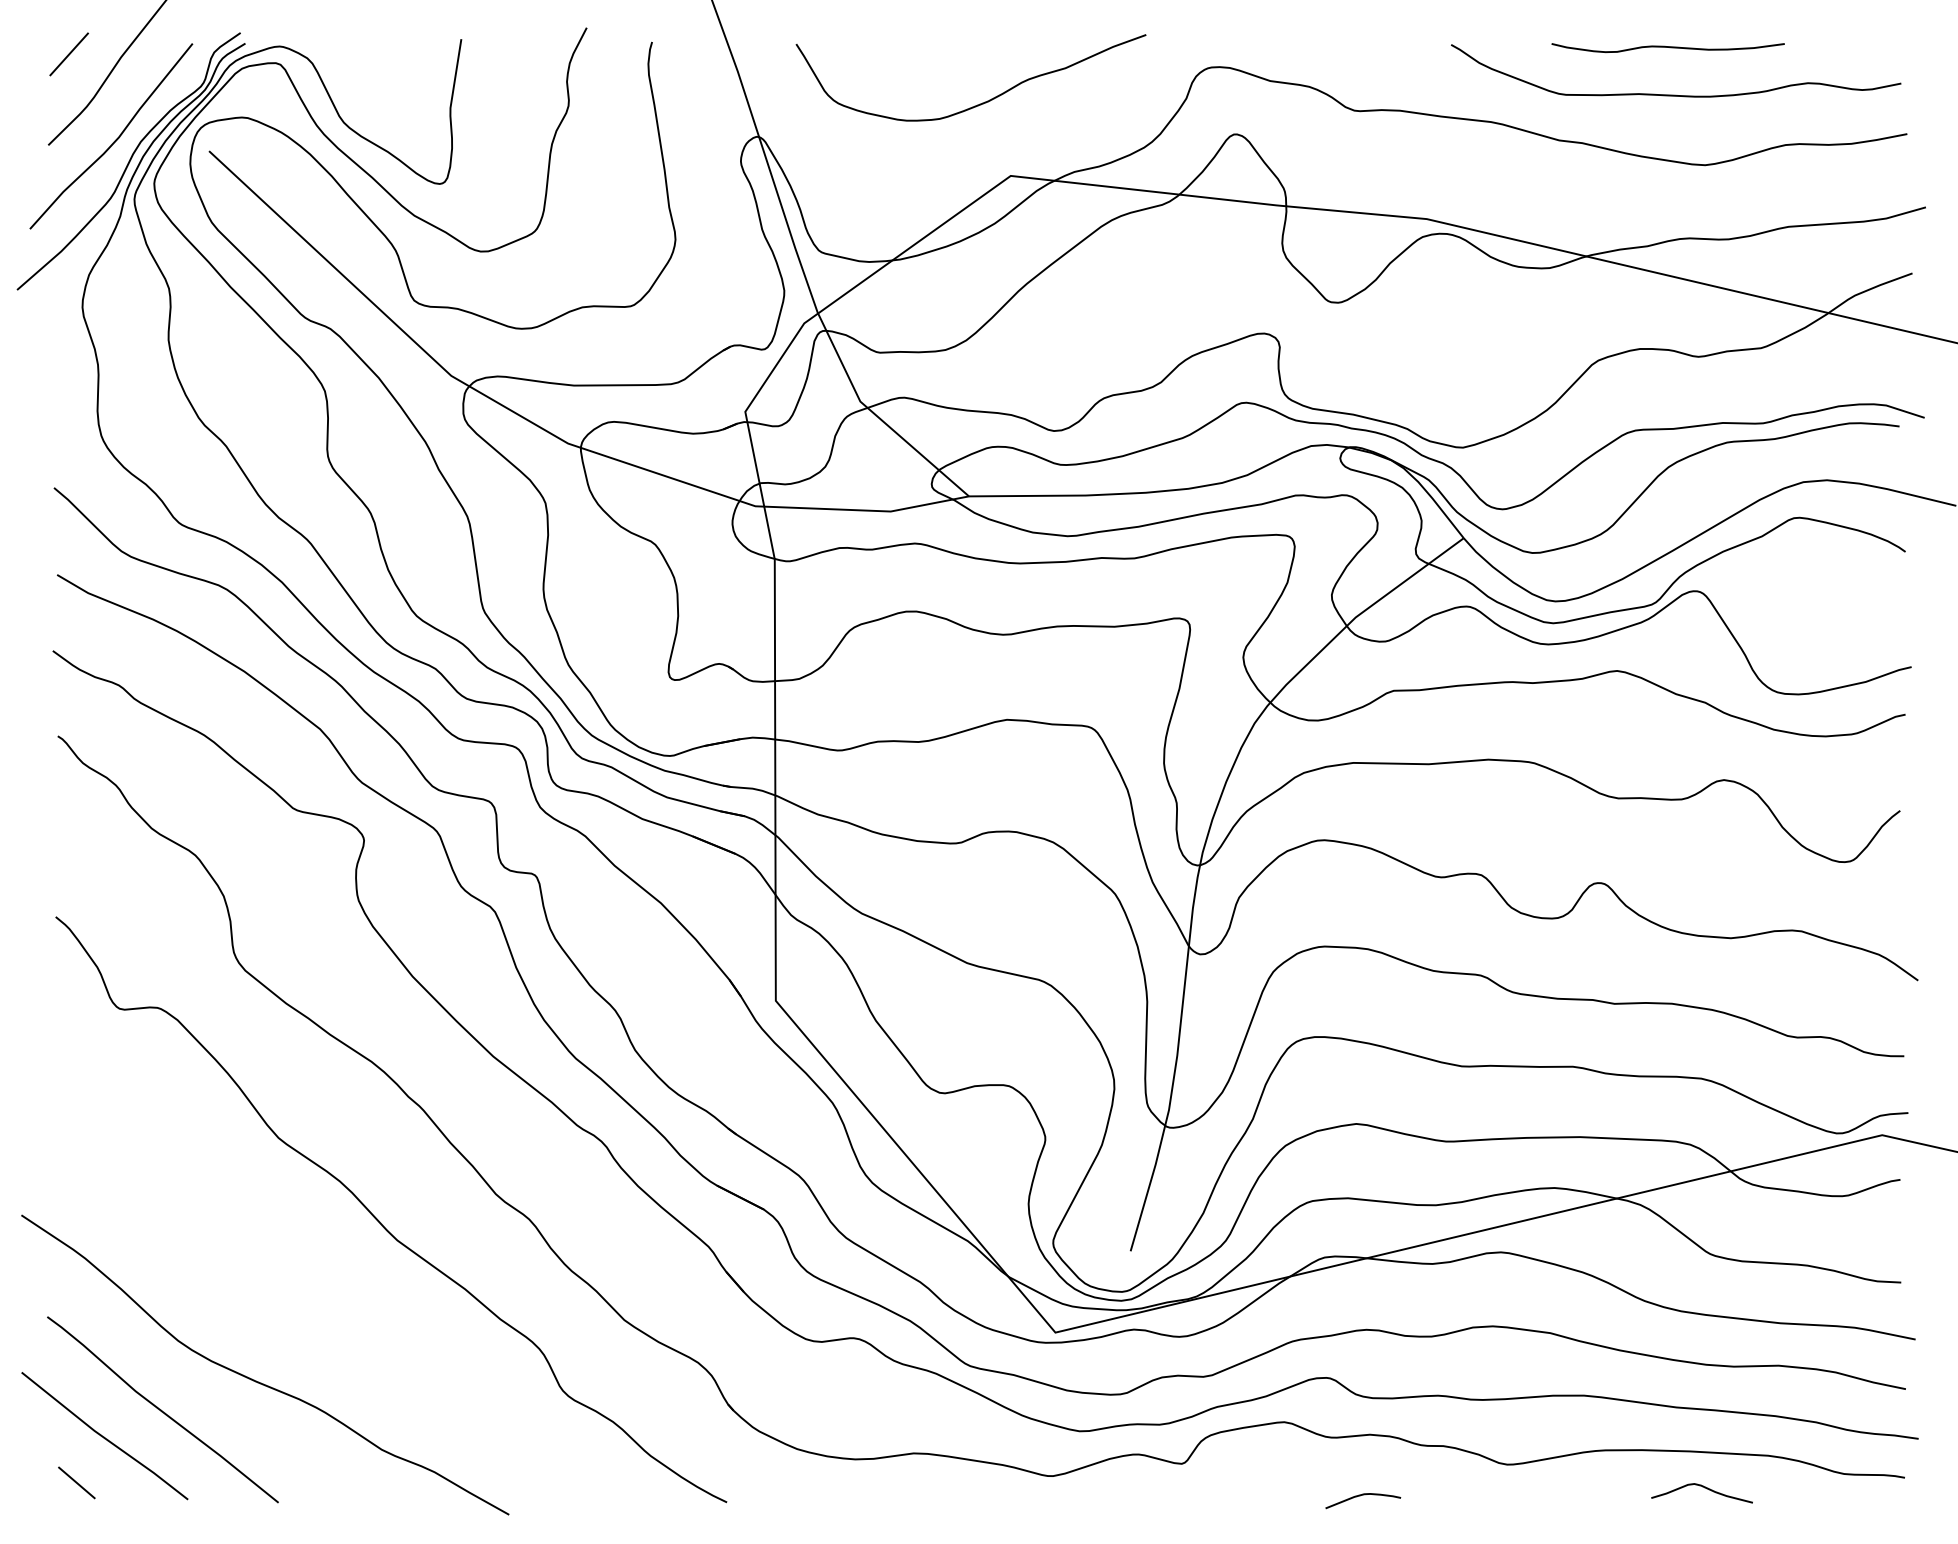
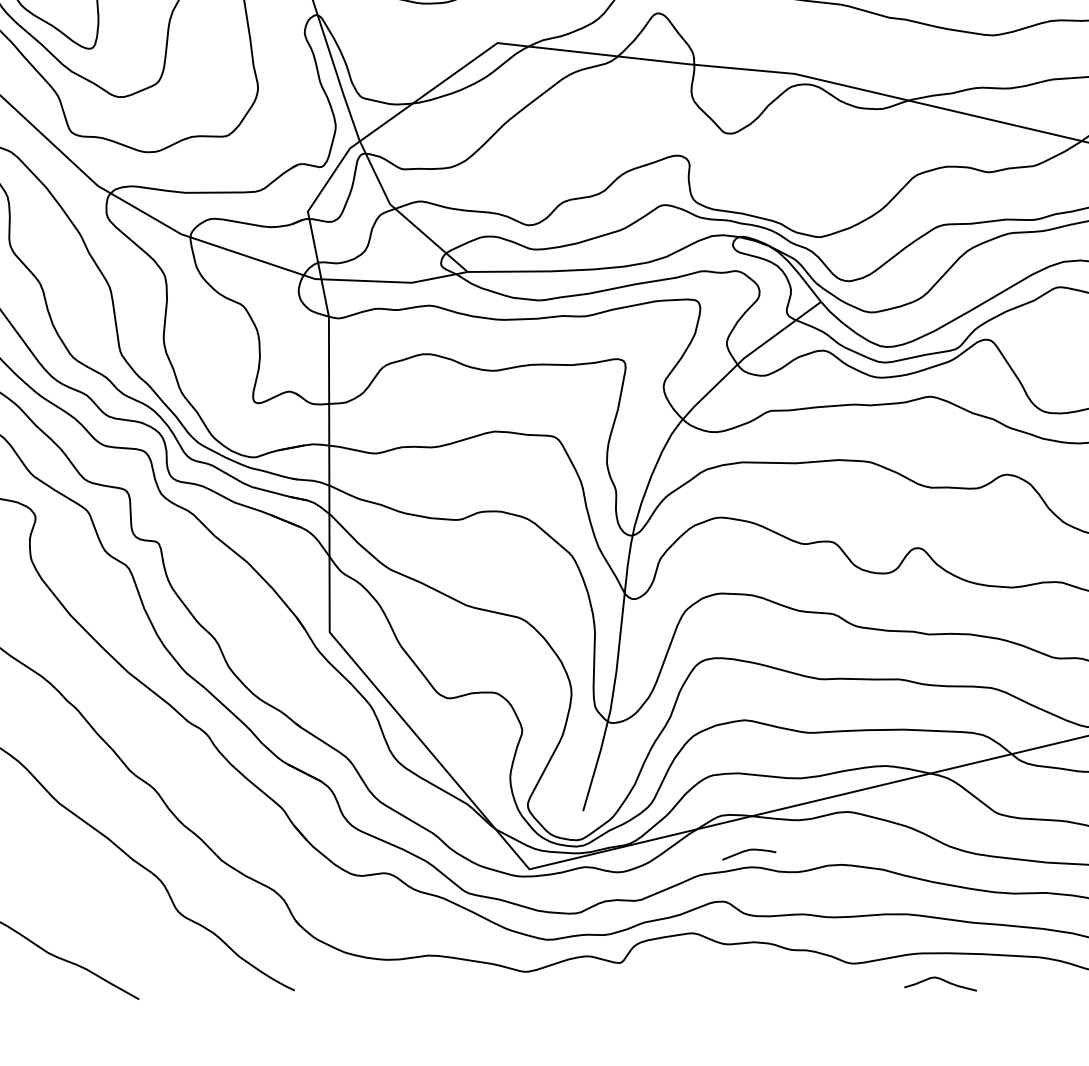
curve: (1704, 1488) -> (942, 980), moved
curve: (1360, 1496) -> (747, 851), moved

